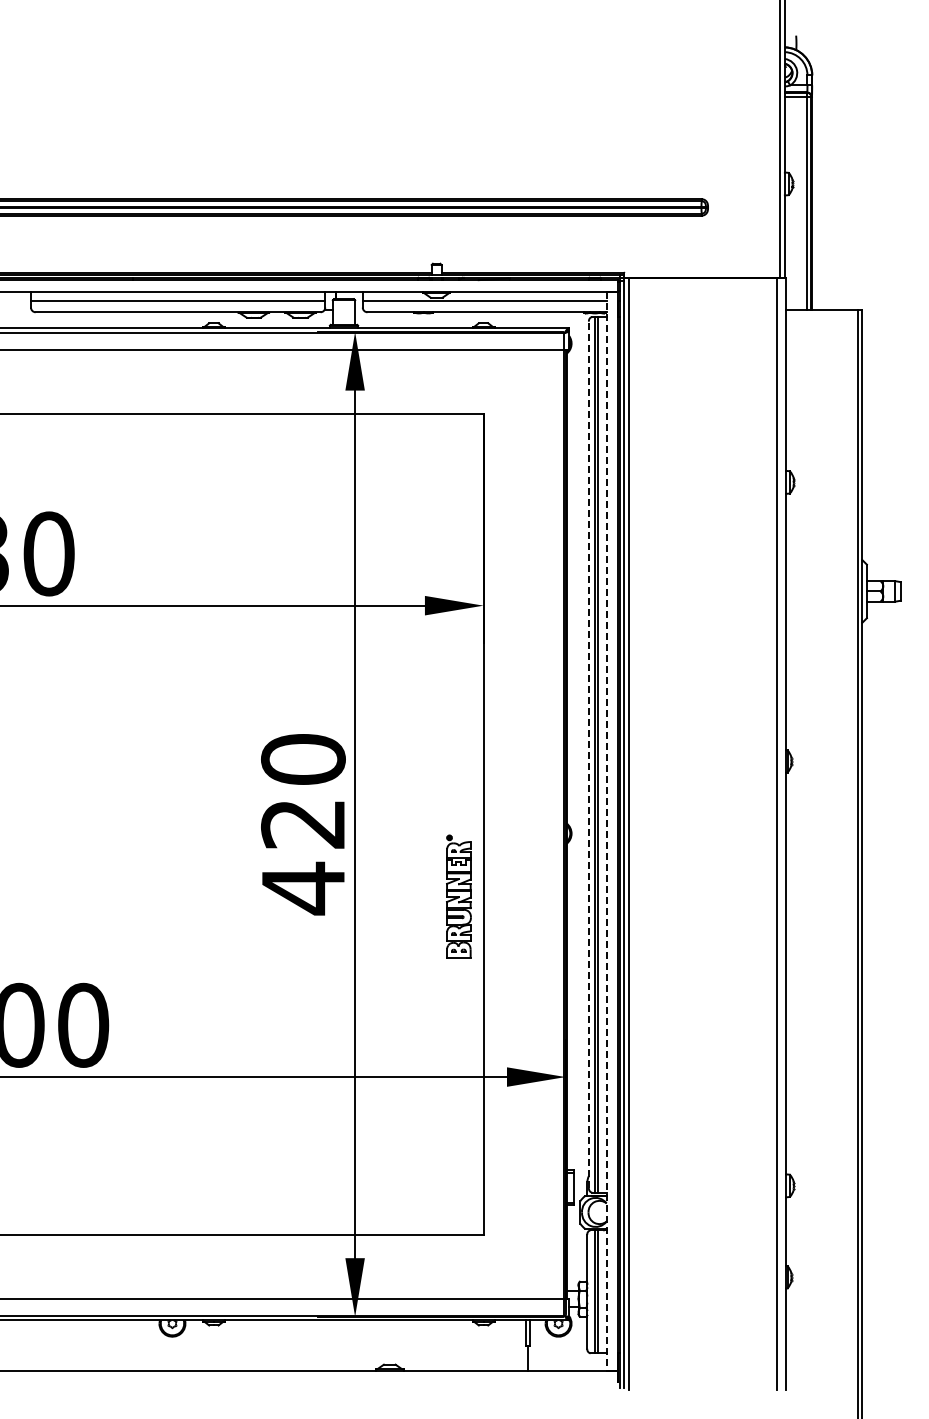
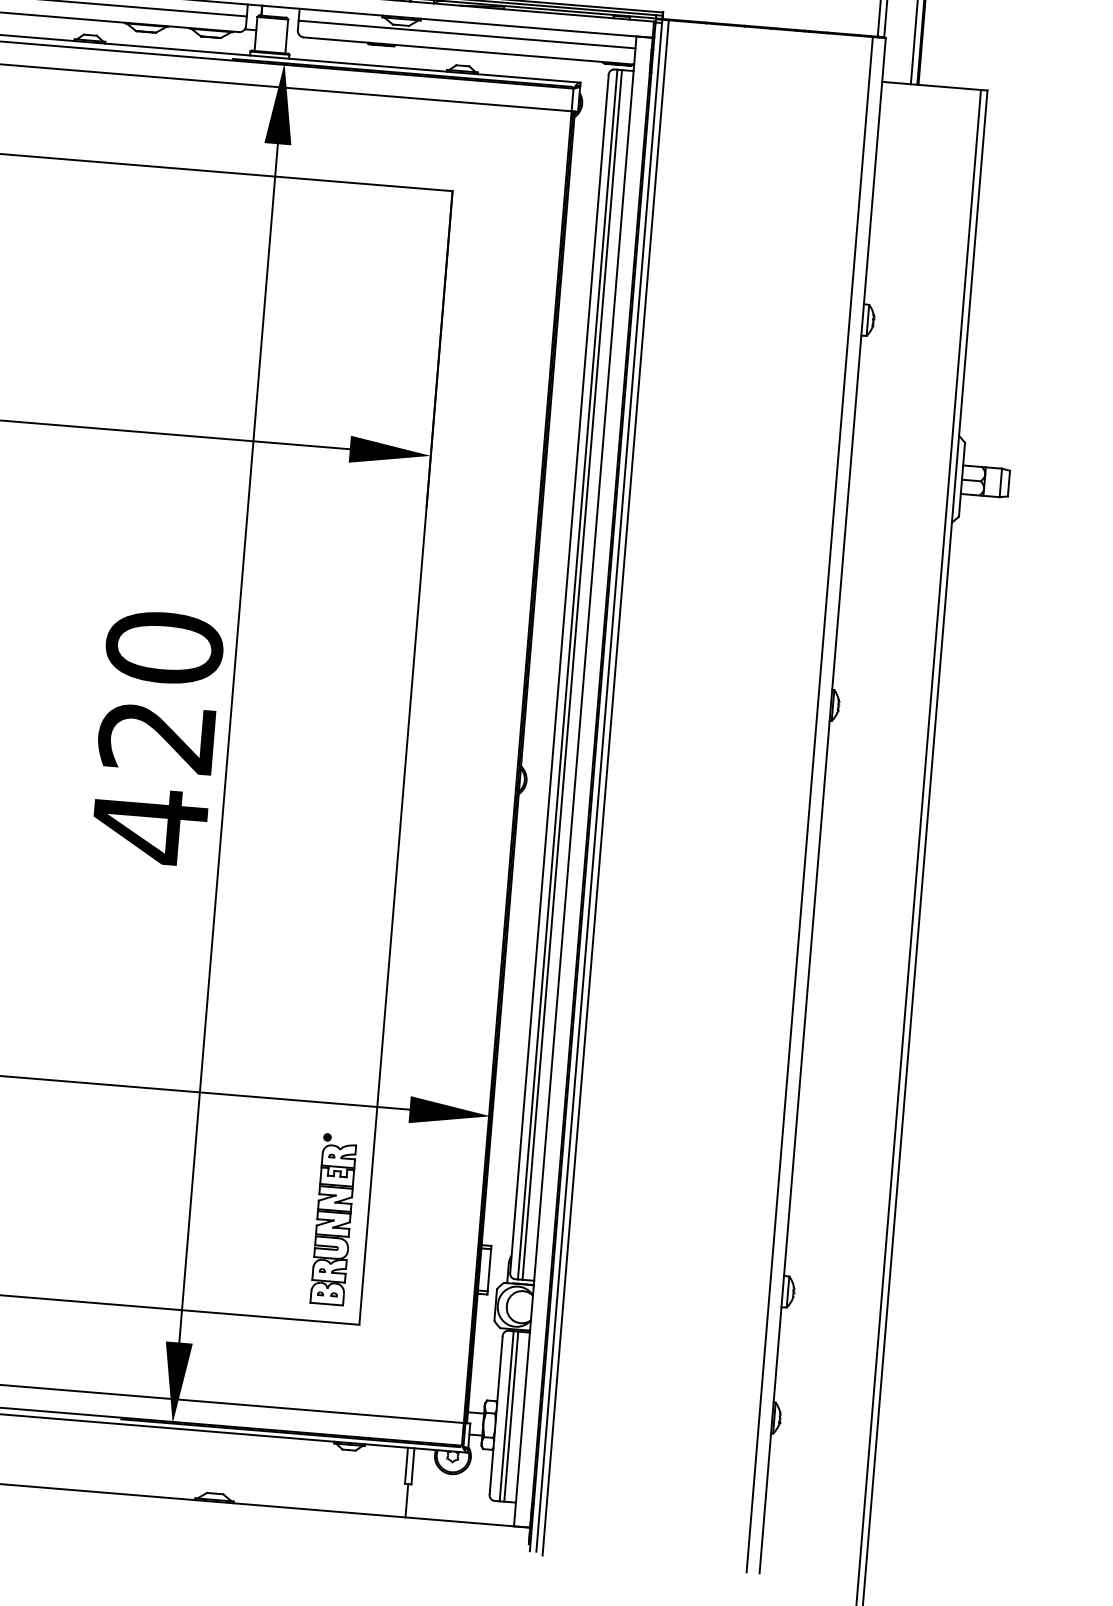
line: (588, 754) -> (558, 673), dashed -> solid
line: (606, 831) -> (575, 781), dashed -> solid
part: (458, 896) -> (333, 1219), moved

